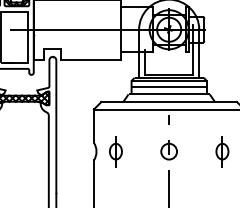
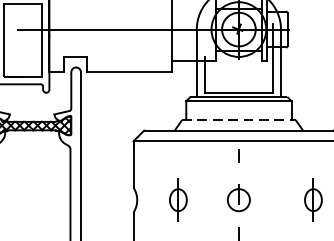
line: (168, 86) -> (237, 108), removed
line: (169, 94) -> (239, 120), solid -> dashed
part: (115, 151) -> (177, 199), moved

